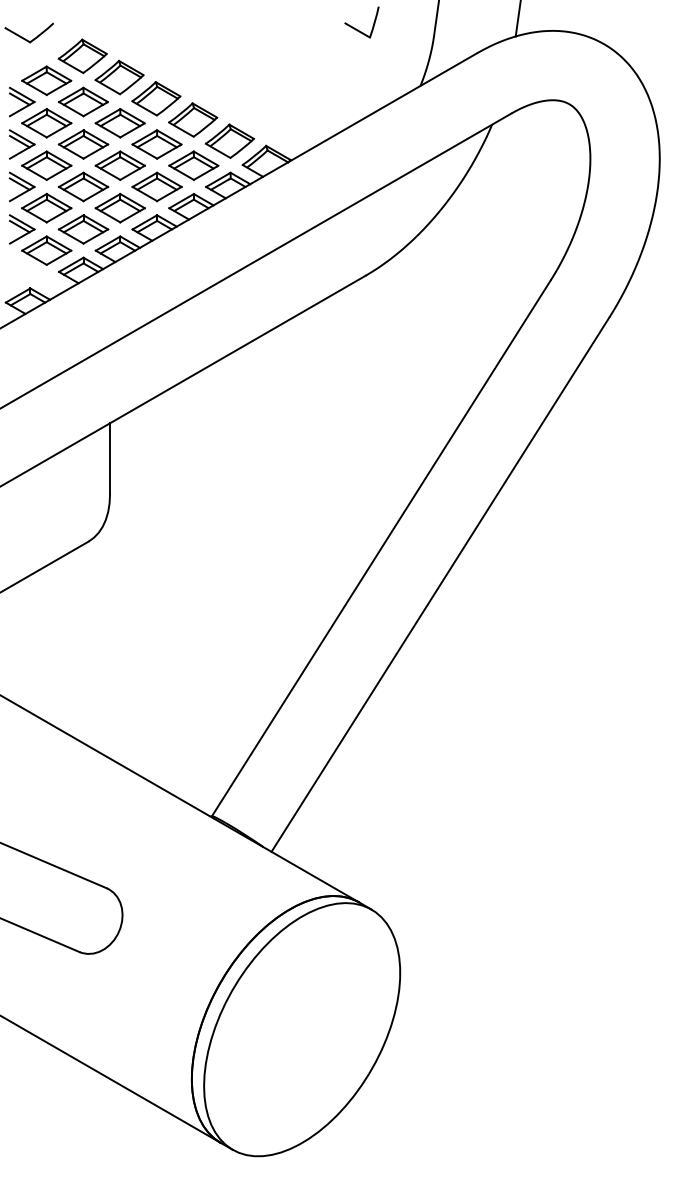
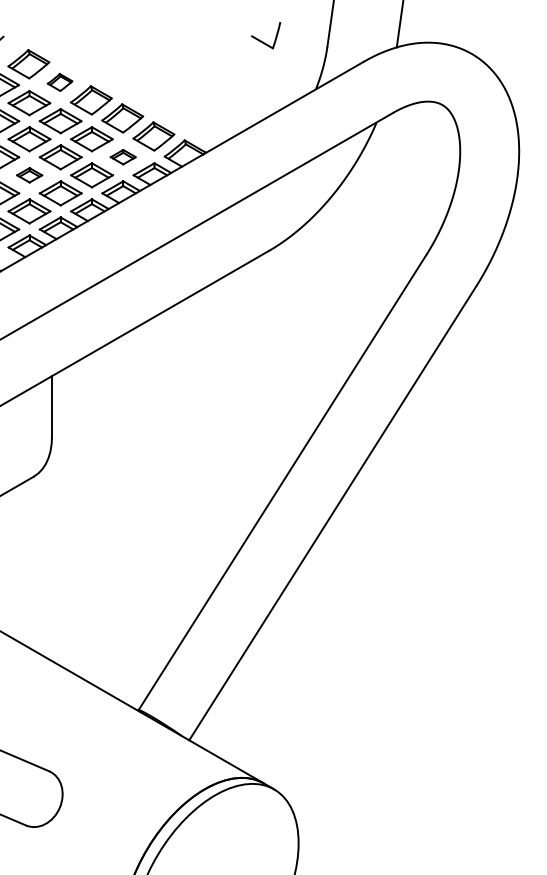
part: (119, 77) -> (60, 82), size x0.6
part: (193, 165) -> (122, 157), size x0.6
part: (83, 186) -> (29, 174), size x0.6

